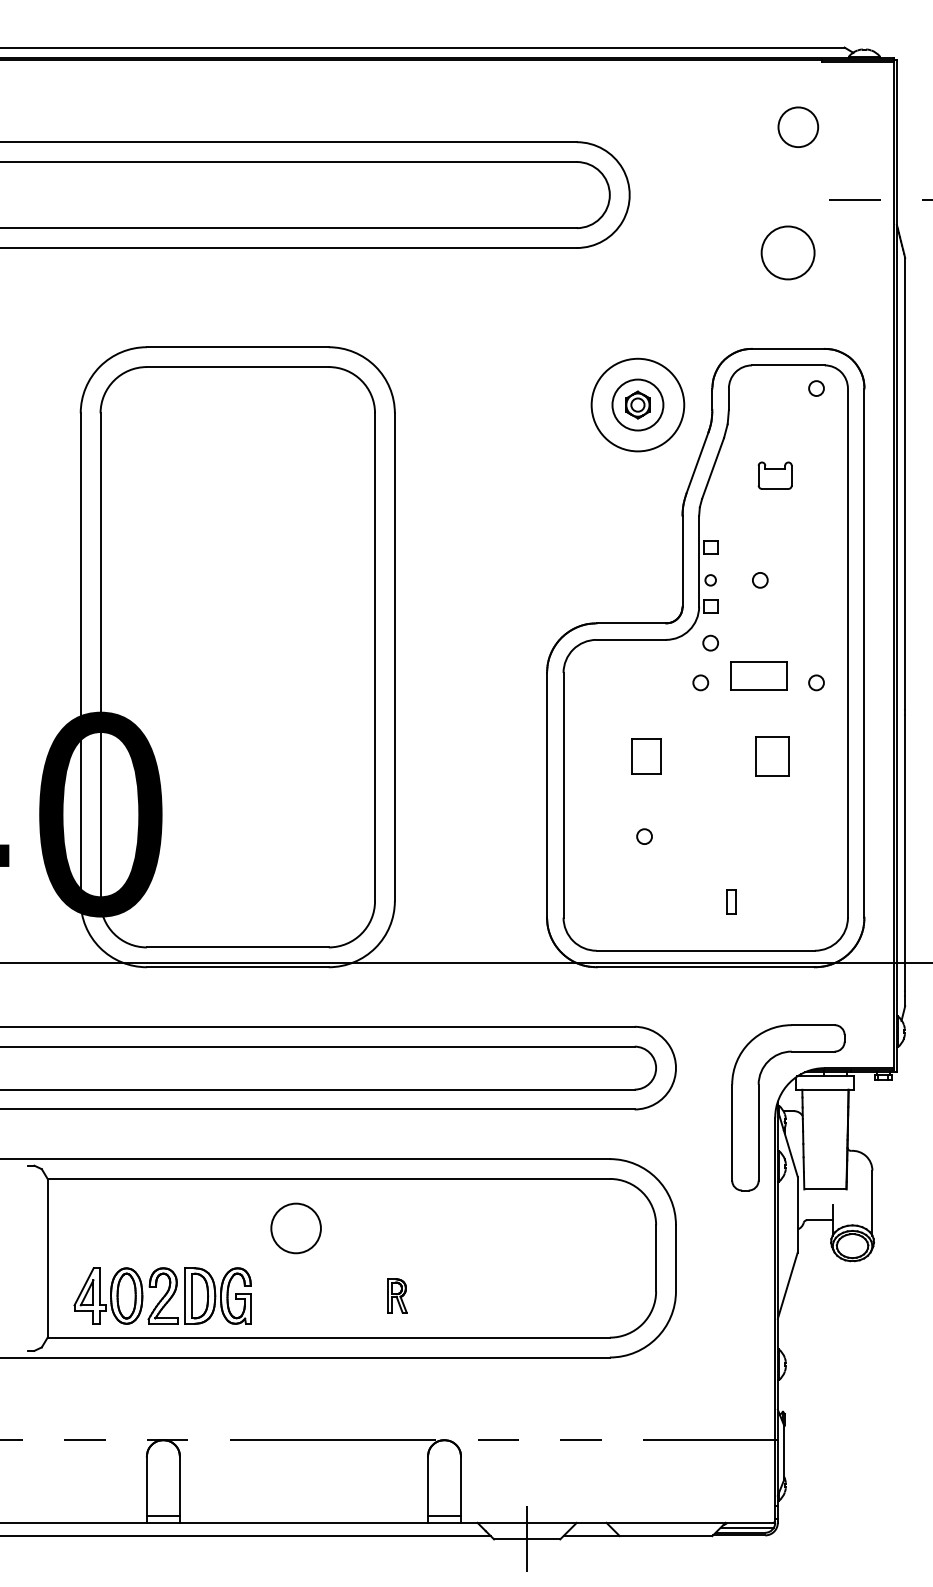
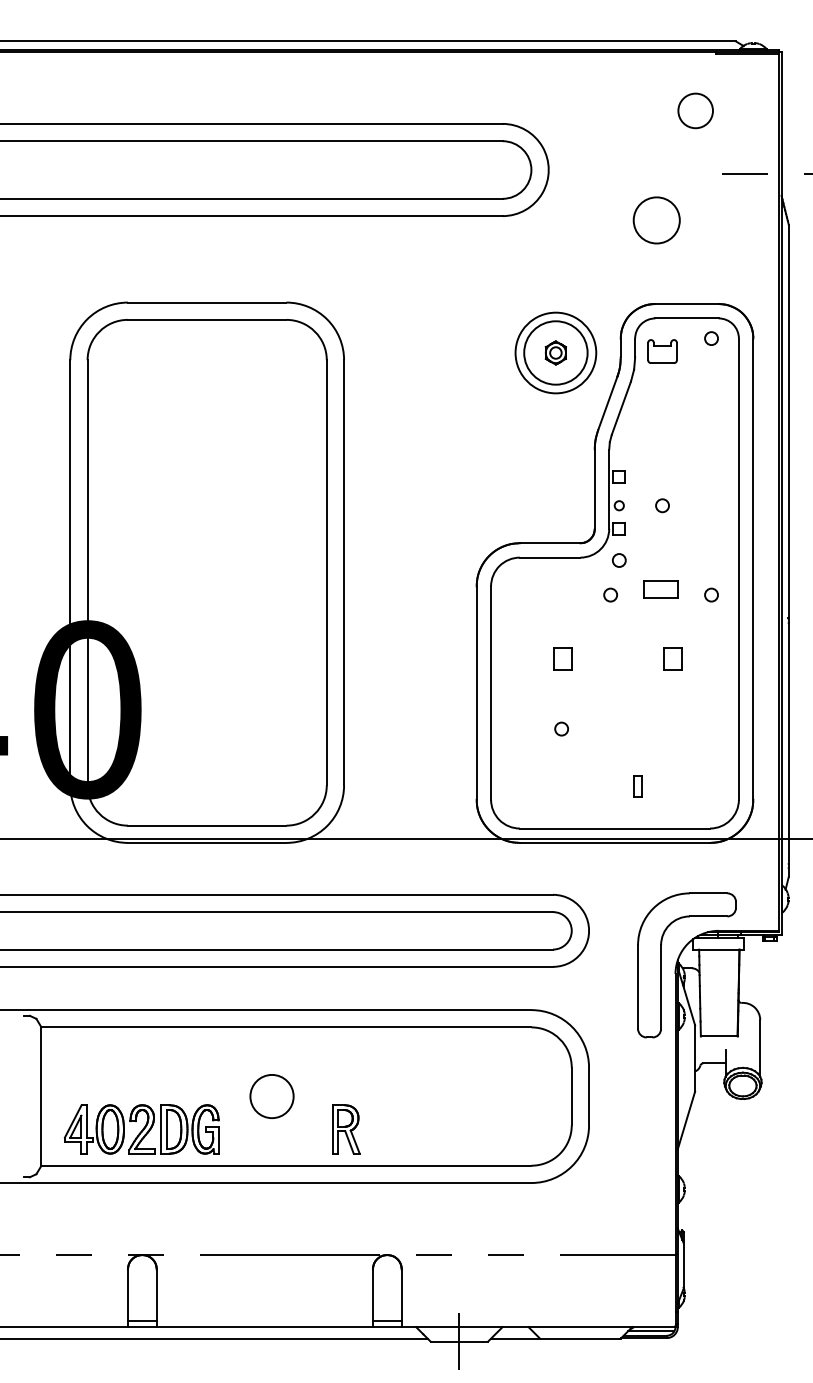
circle: (787, 253) -> (656, 220), moved
circle: (637, 404) -> (555, 352), size x1.43
part: (775, 475) -> (662, 351), moved
part: (757, 676) -> (660, 589), size x0.71
part: (645, 755) -> (562, 658), size x0.71
part: (771, 755) -> (672, 658), size x0.62
circle: (295, 1228) -> (271, 1096), moved
part: (397, 1296) -> (346, 1129), size x1.67

